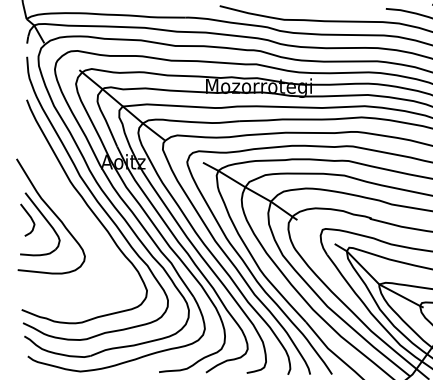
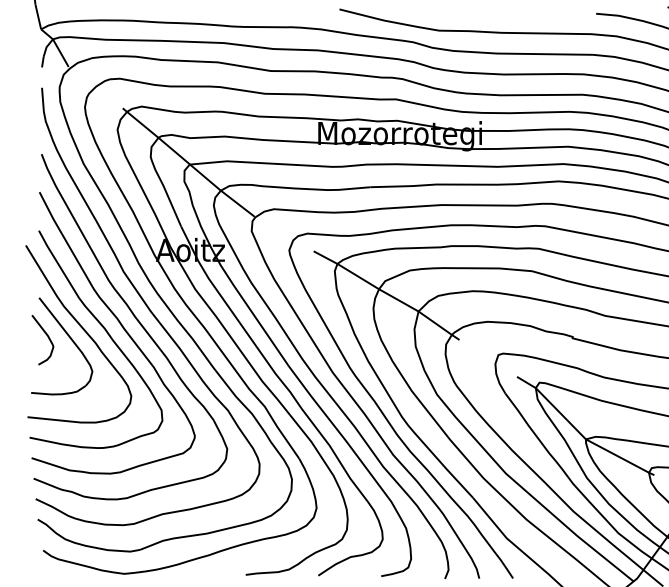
part: (72, 215) -> (112, 332), added

